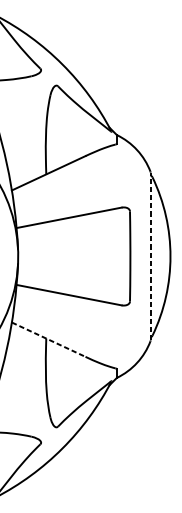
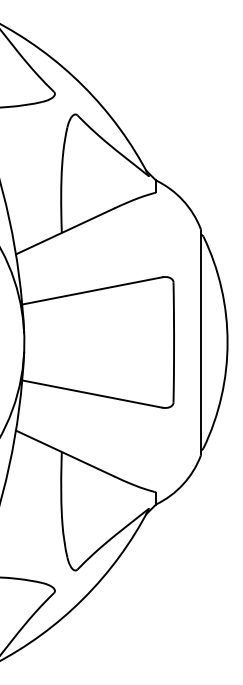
line: (150, 256) -> (201, 342), dashed -> solid
line: (49, 339) -> (65, 453), dashed -> solid

